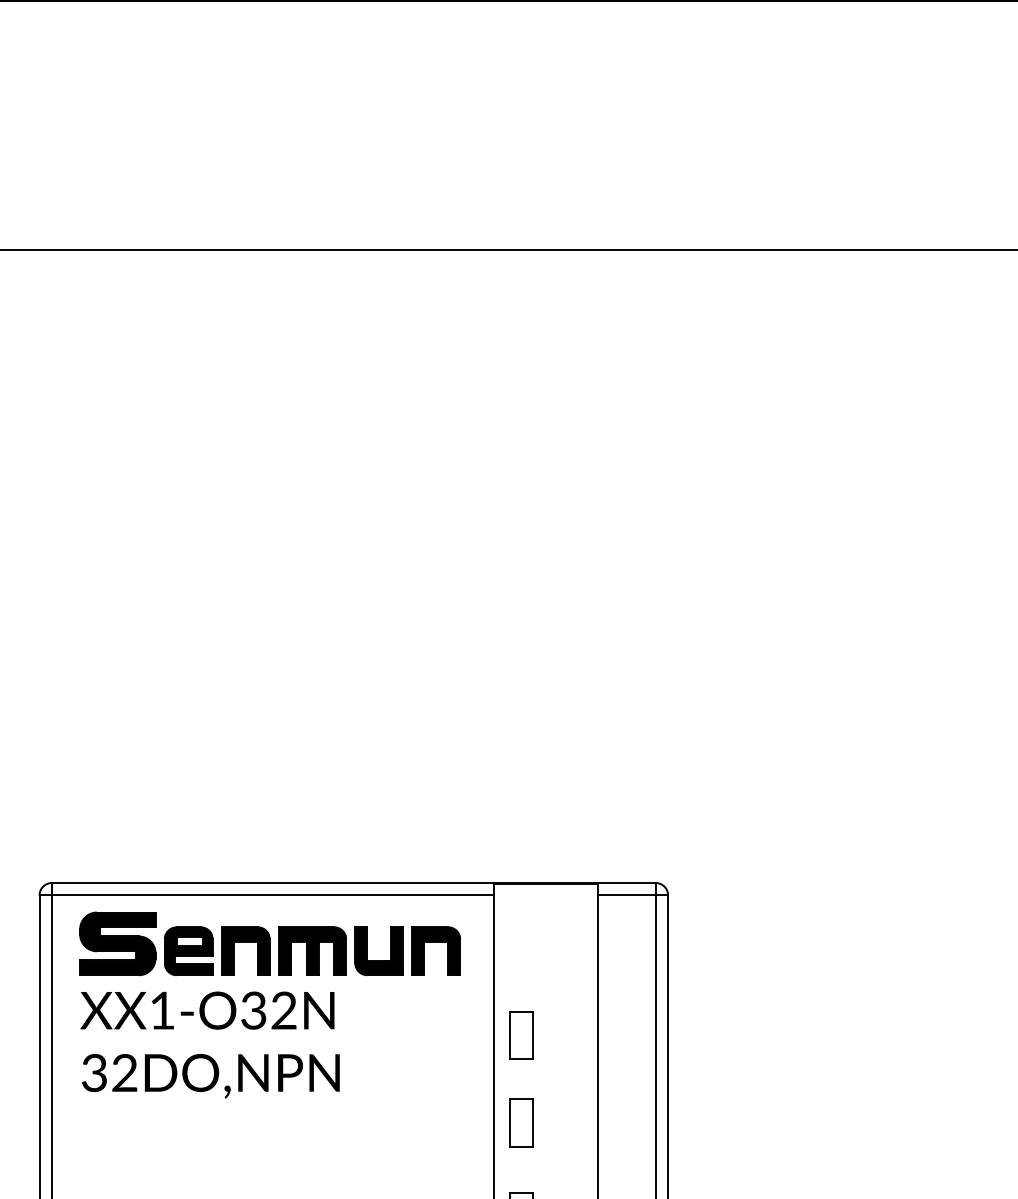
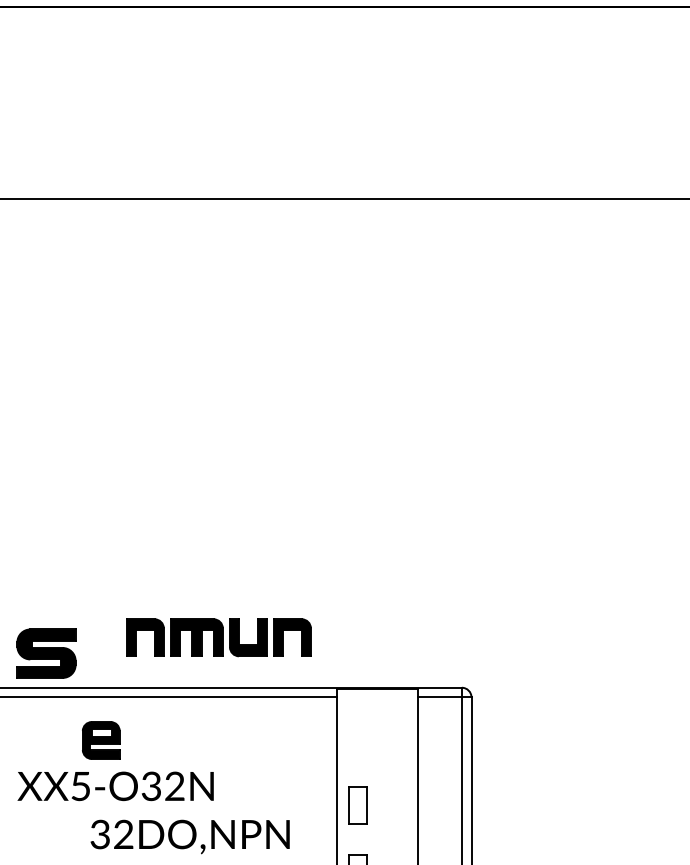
part: (117, 943) -> (46, 653), moved
part: (340, 951) -> (218, 637), moved
text: (161, 1010) -> (80, 786), XX1-O32N -> XX5-O32N
text: (210, 1076) -> (189, 837), moved

